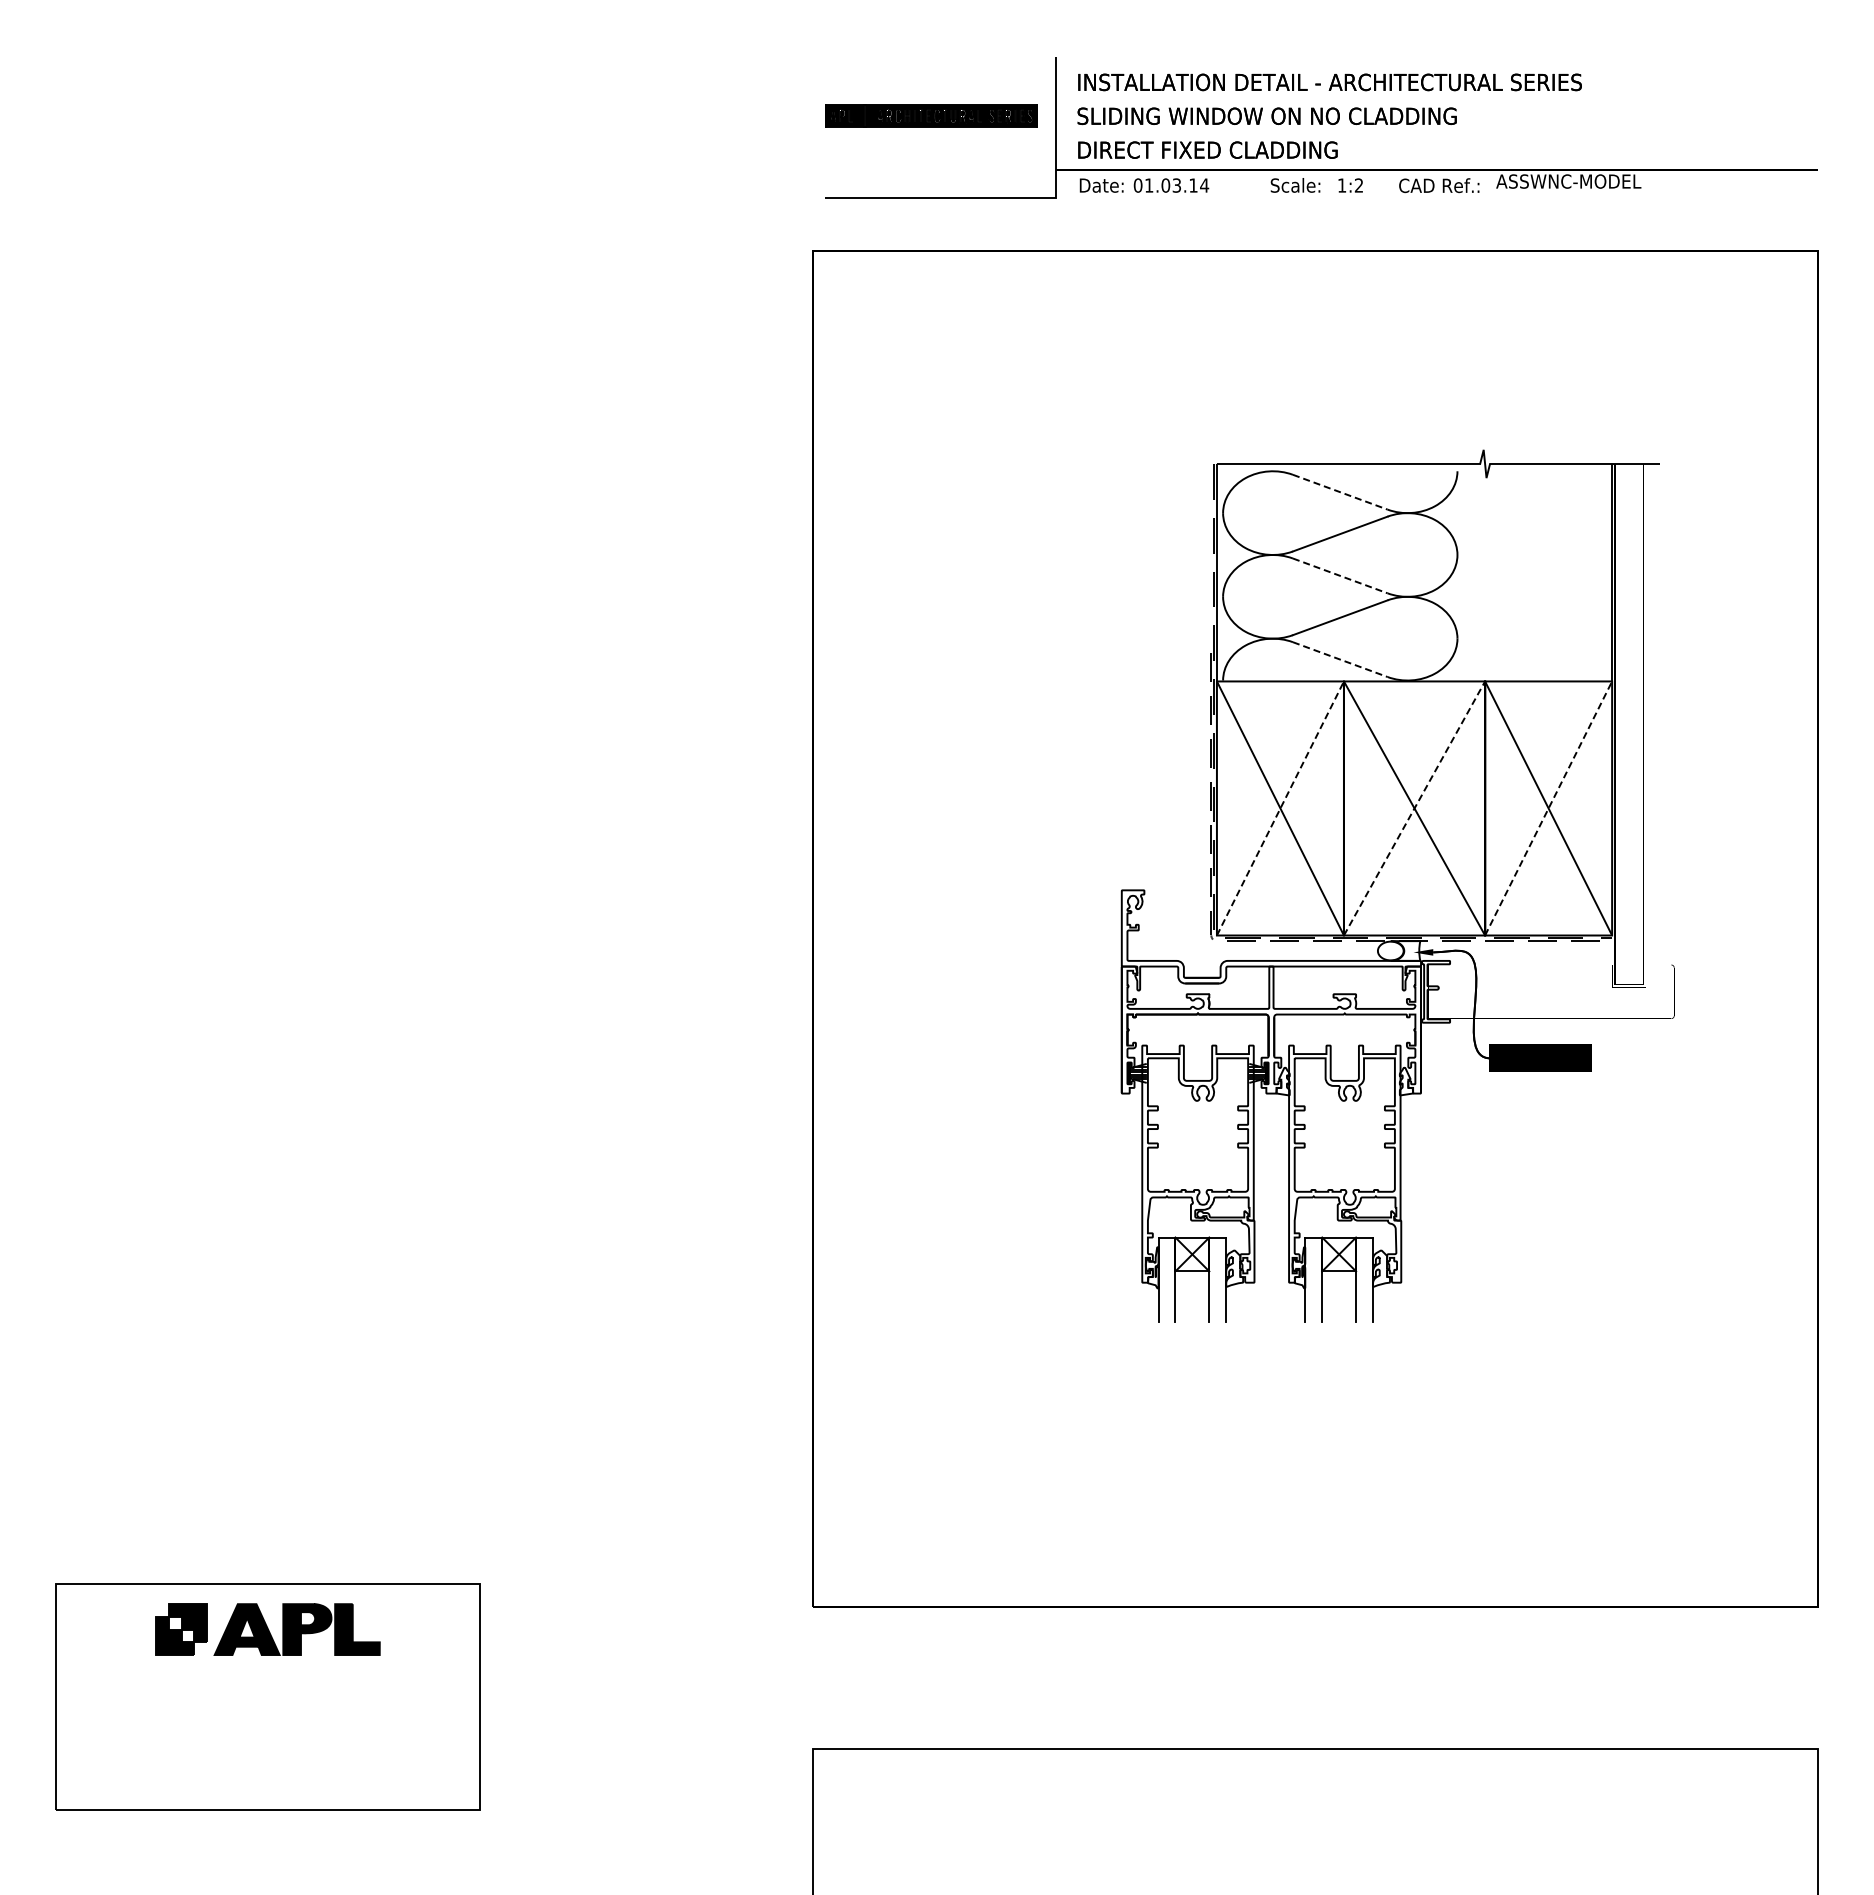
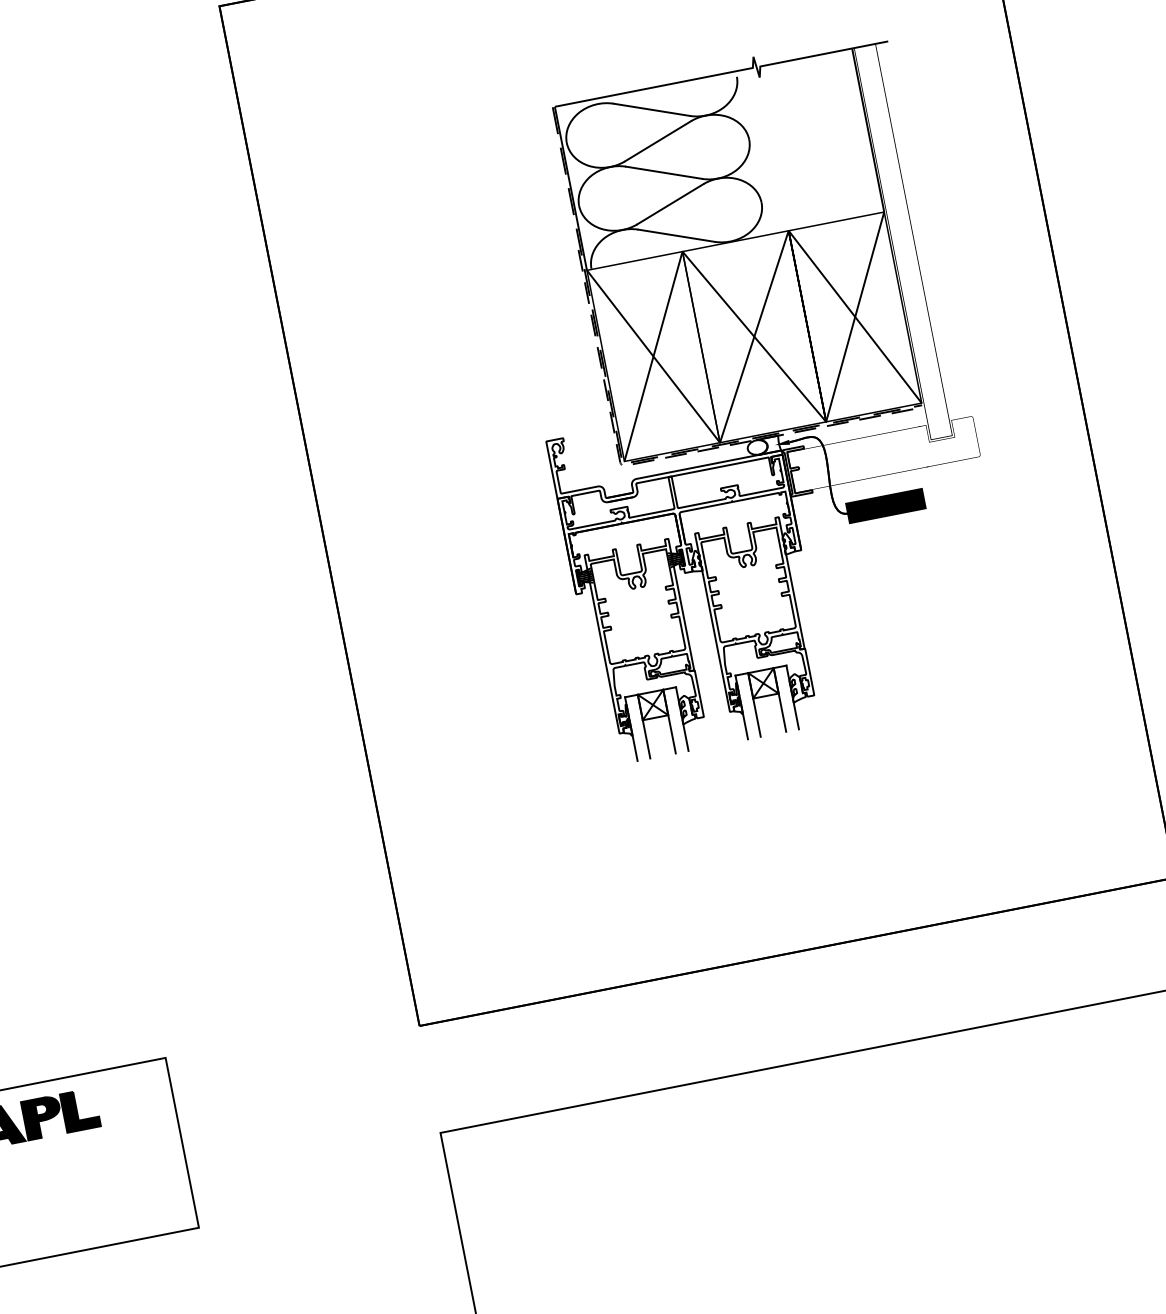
line: (1340, 492) -> (652, 110), dashed -> solid
line: (1340, 576) -> (664, 173), dashed -> solid
line: (1340, 659) -> (676, 235), dashed -> solid
line: (1280, 808) -> (653, 356), dashed -> solid
line: (1414, 808) -> (754, 336), dashed -> solid
line: (1548, 808) -> (855, 317), dashed -> solid

